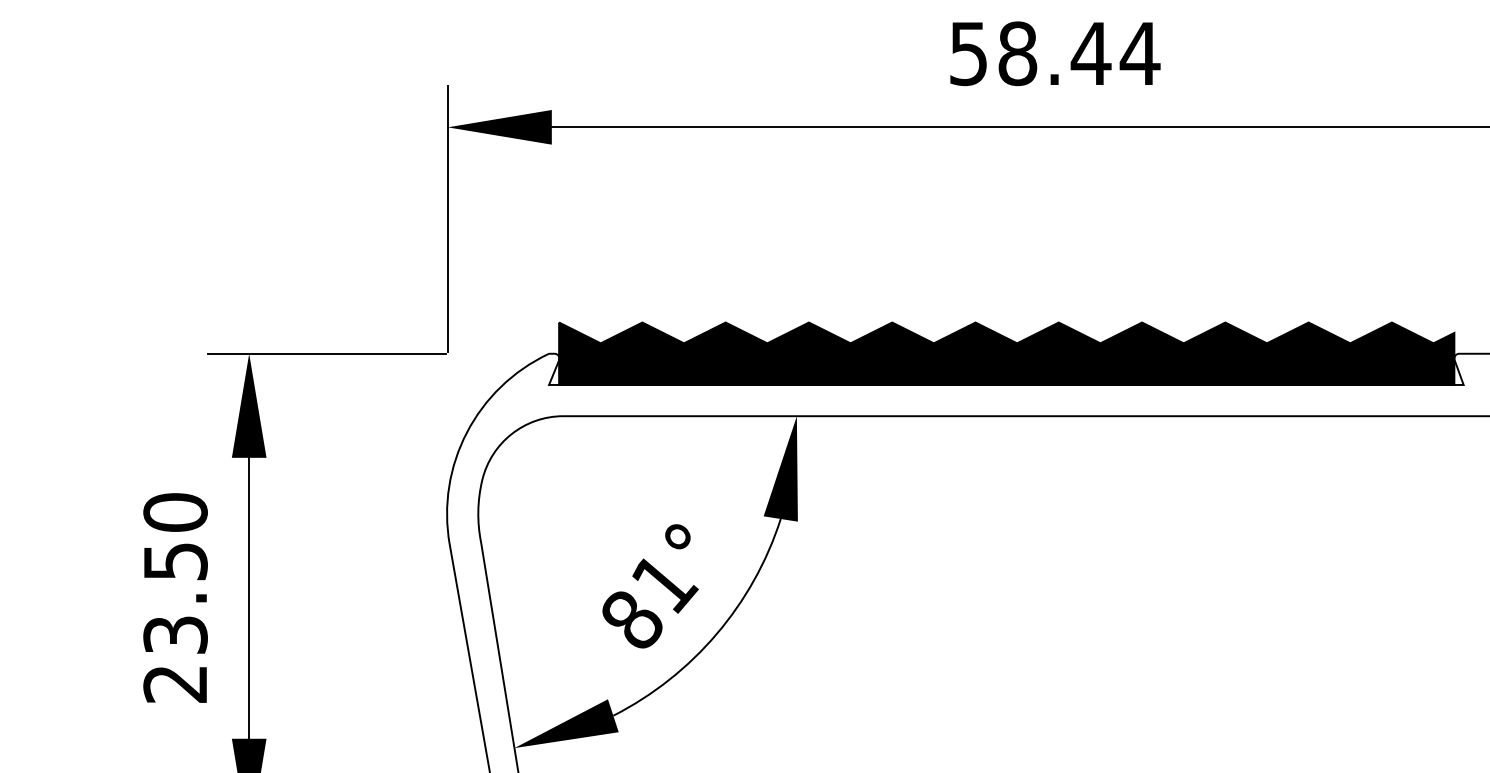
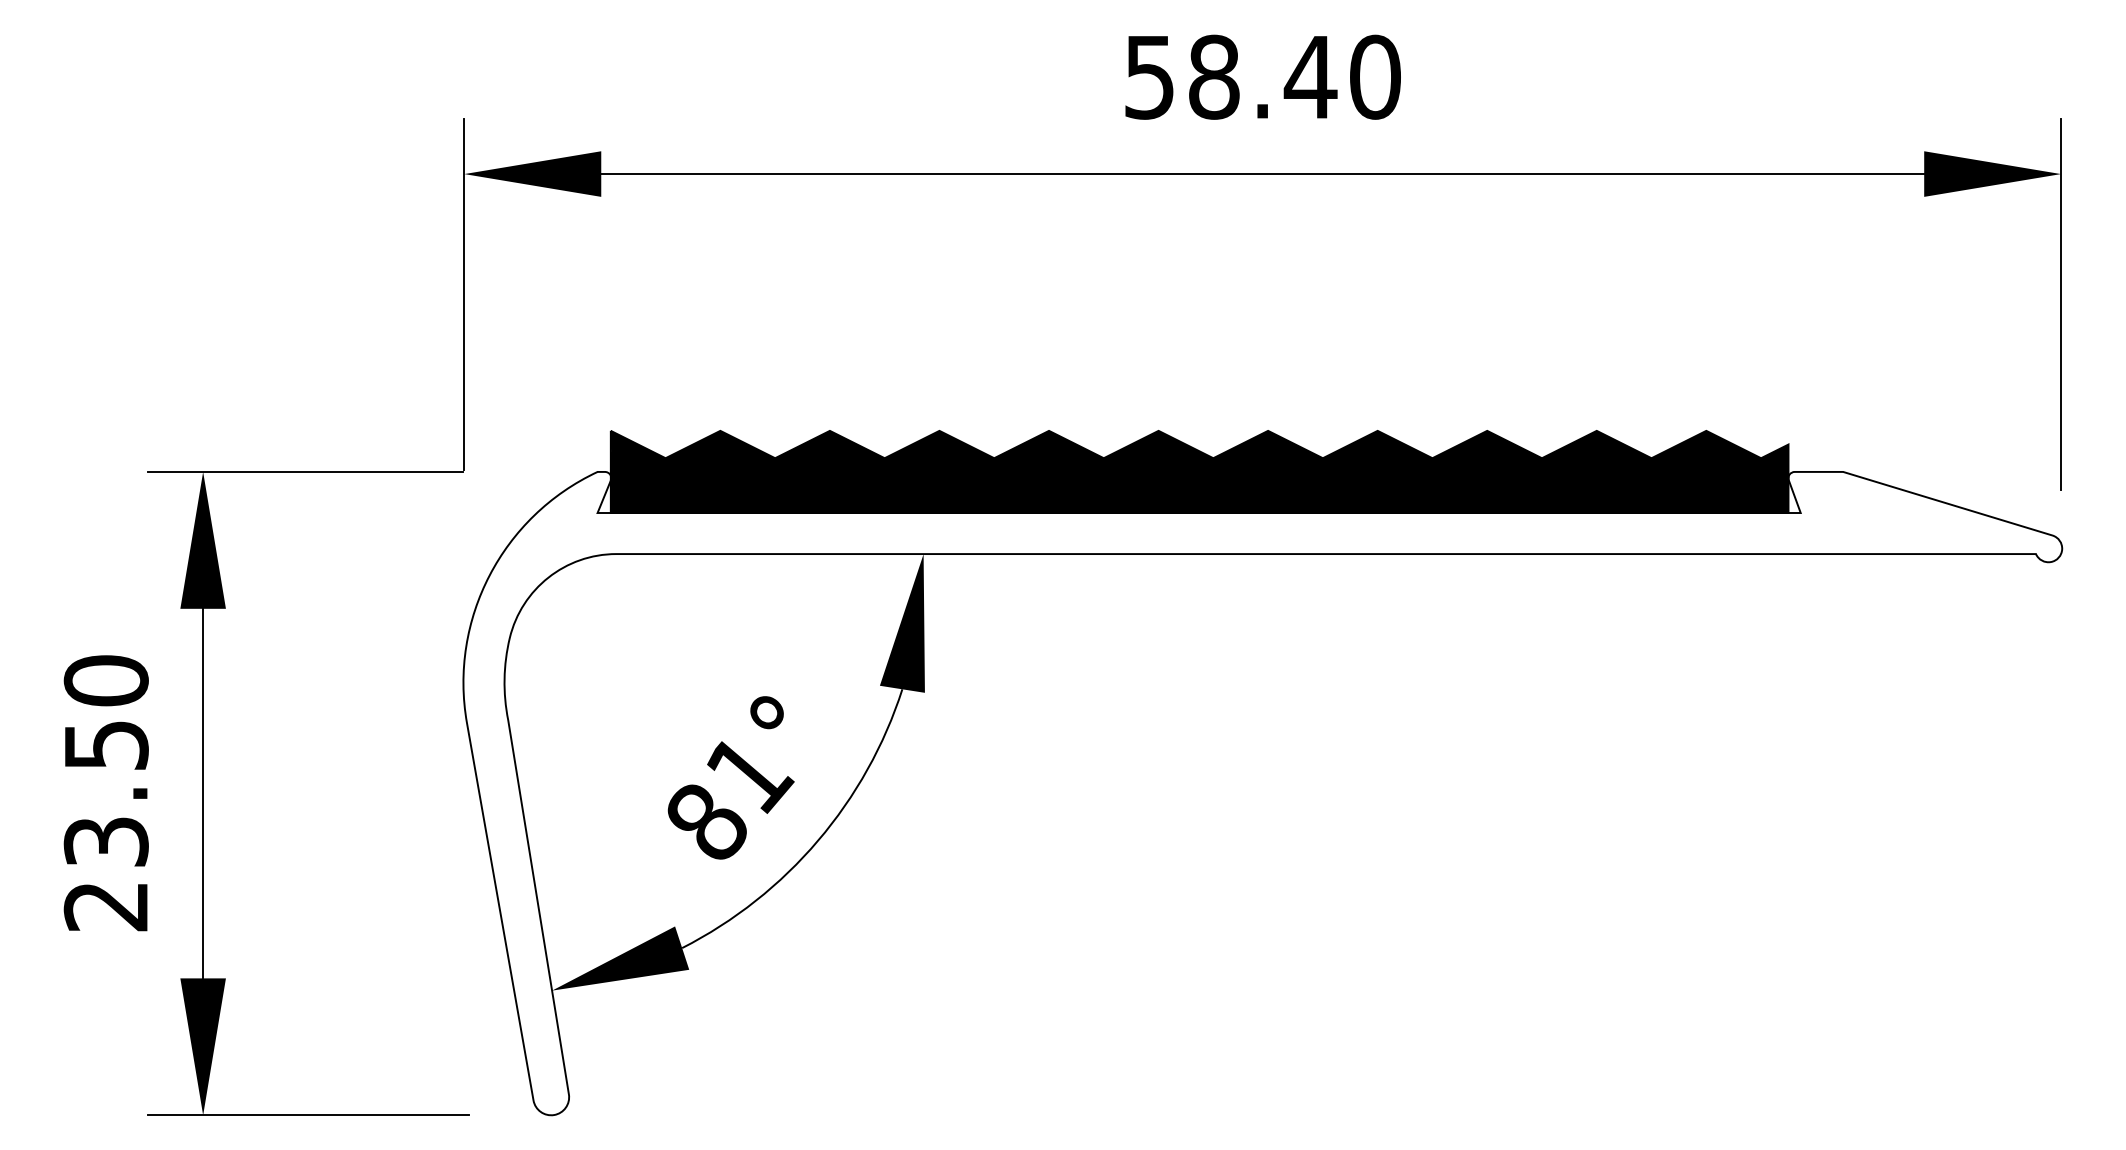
text: (1140, 53) -> (1375, 76), 58.44 -> 58.40

